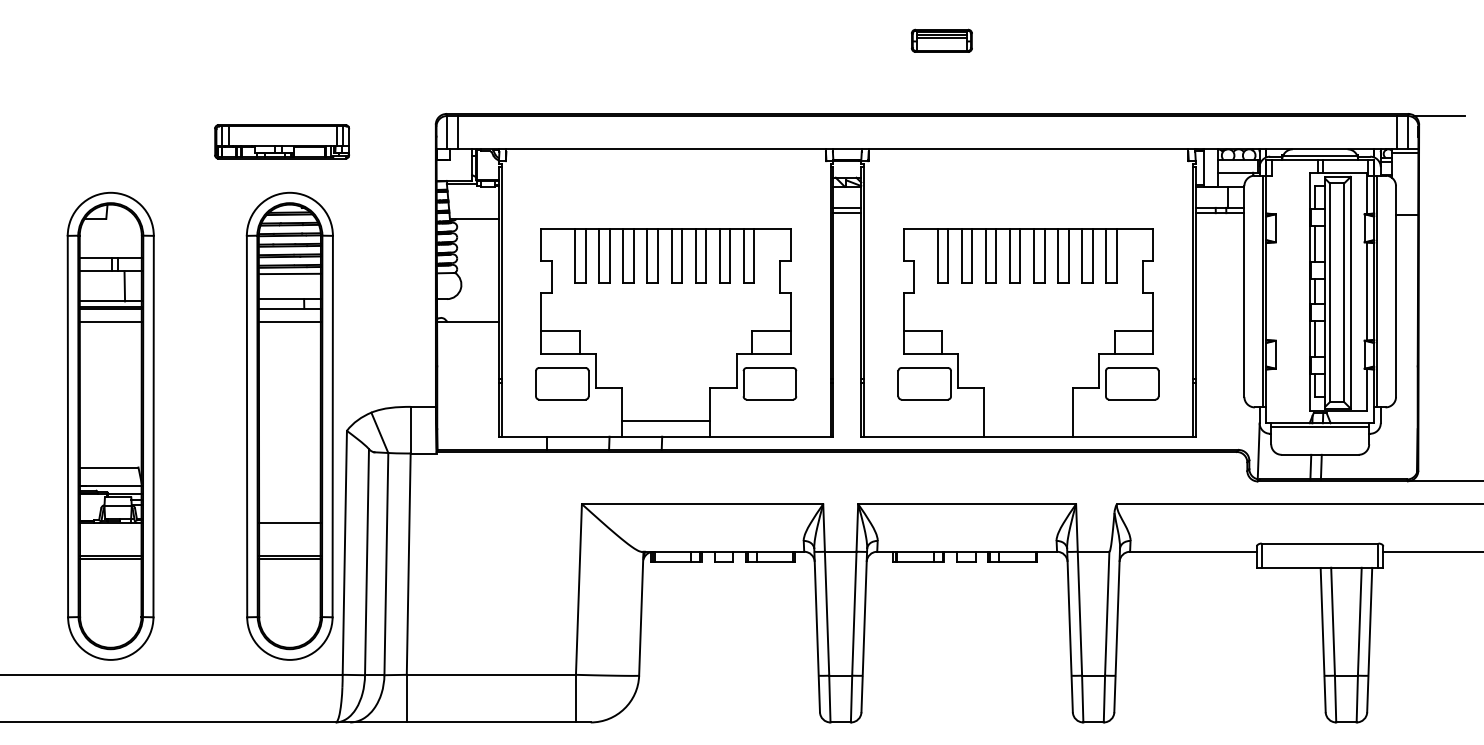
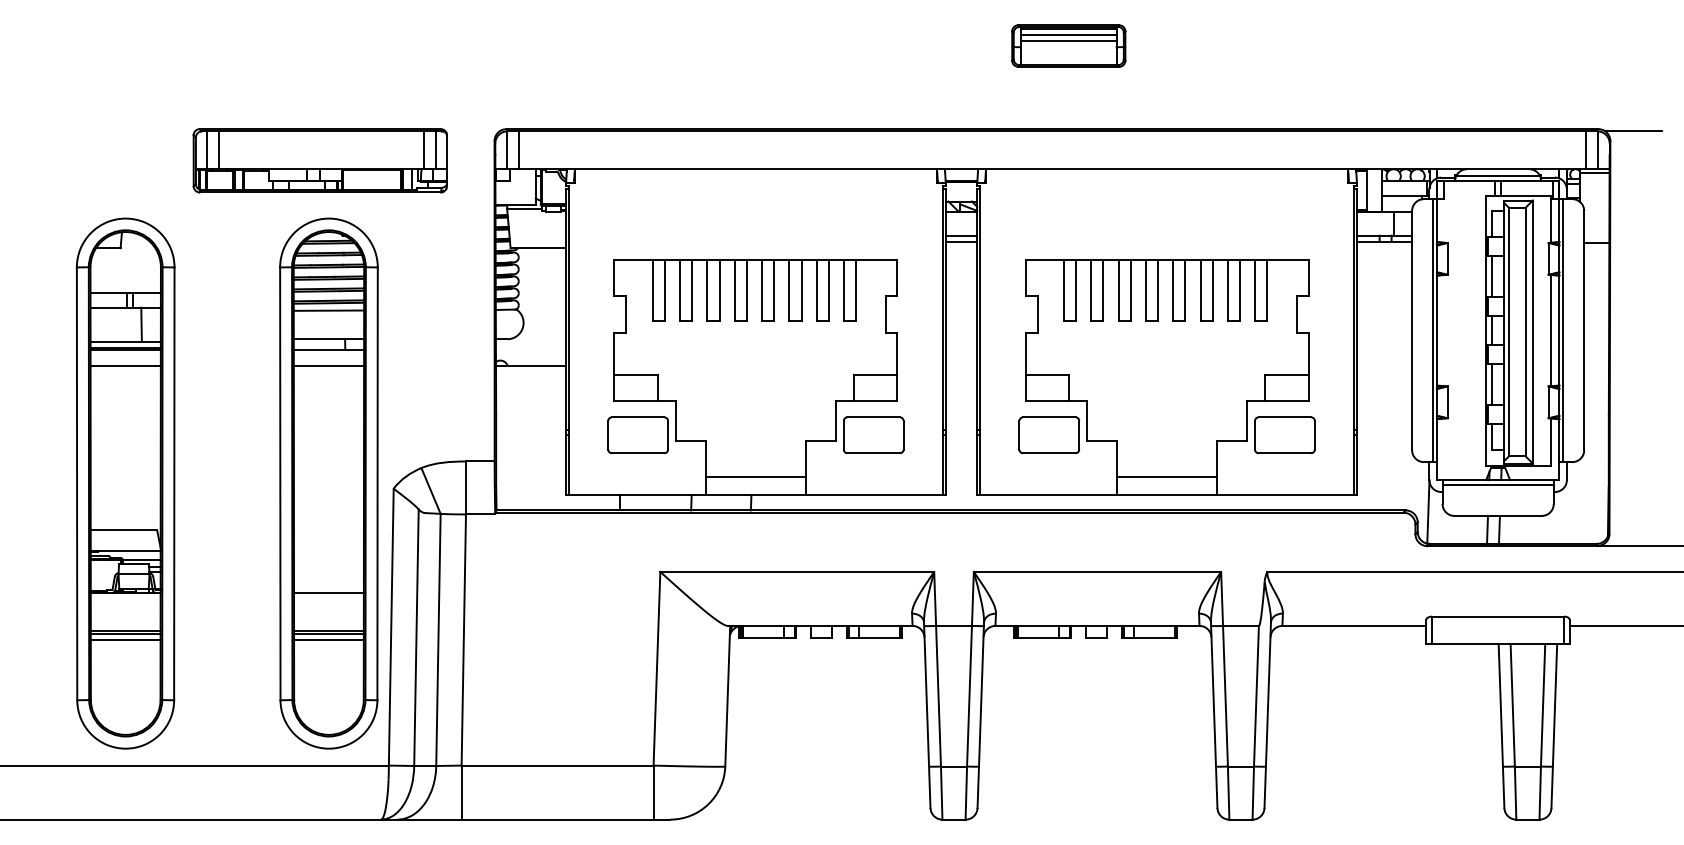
part: (941, 40) -> (1068, 45), size x1.67
part: (281, 141) -> (319, 160), size x1.67
line: (1028, 420) -> (1167, 476), added
line: (110, 564) -> (125, 640), added
line: (289, 564) -> (328, 640), added

